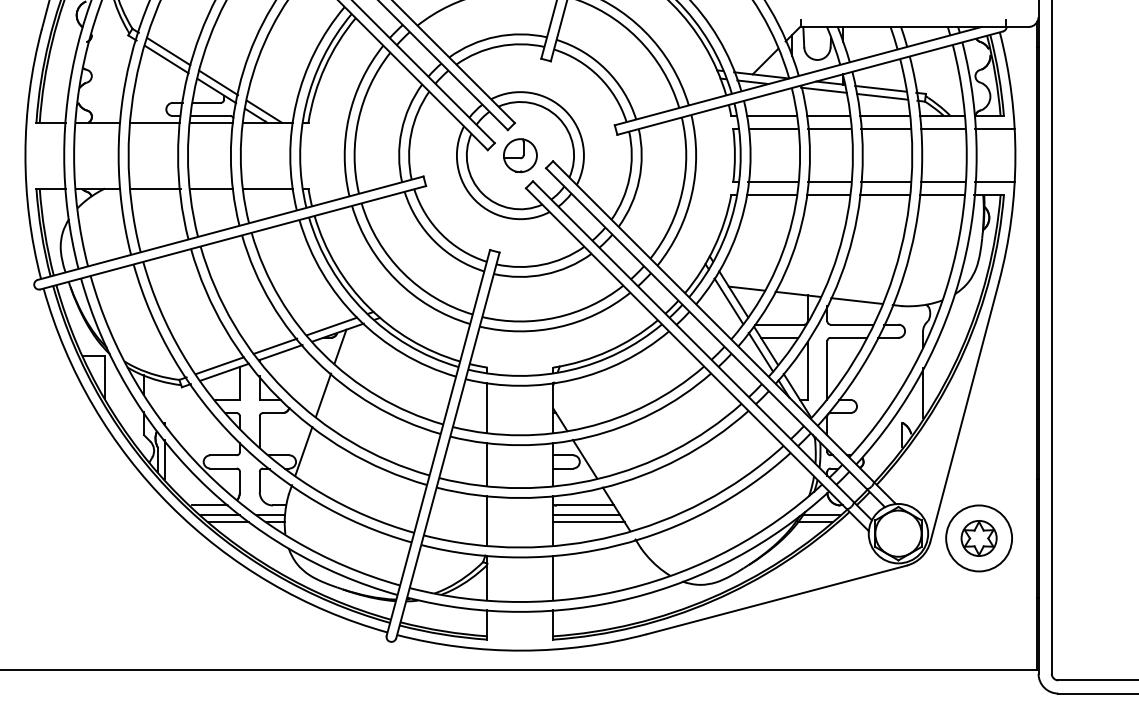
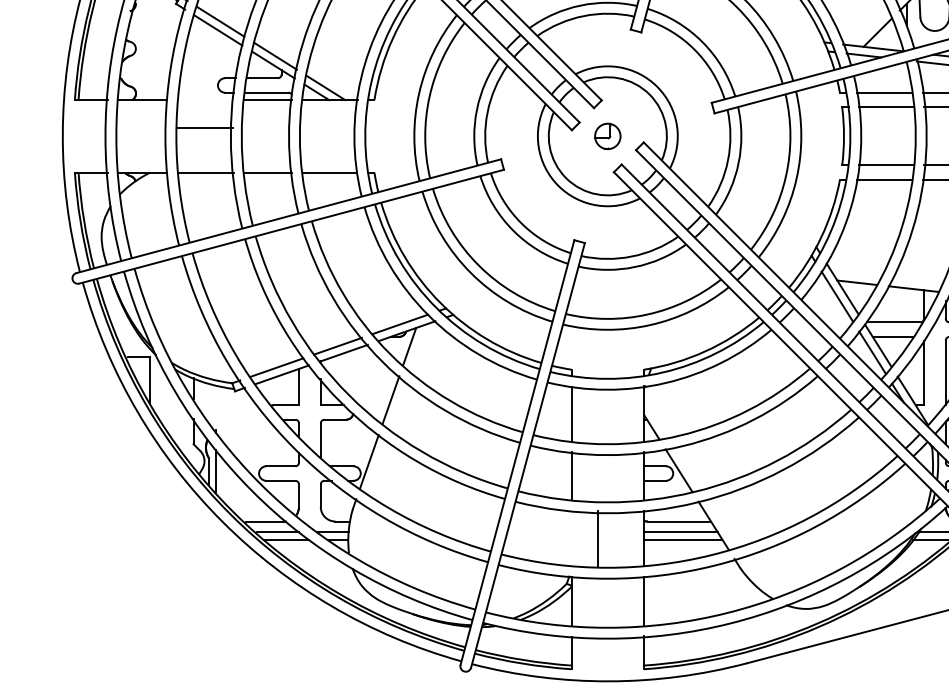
line: (155, 122) -> (205, 127), moved
part: (520, 155) -> (607, 136), size x0.7
line: (487, 520) -> (597, 538), moved

